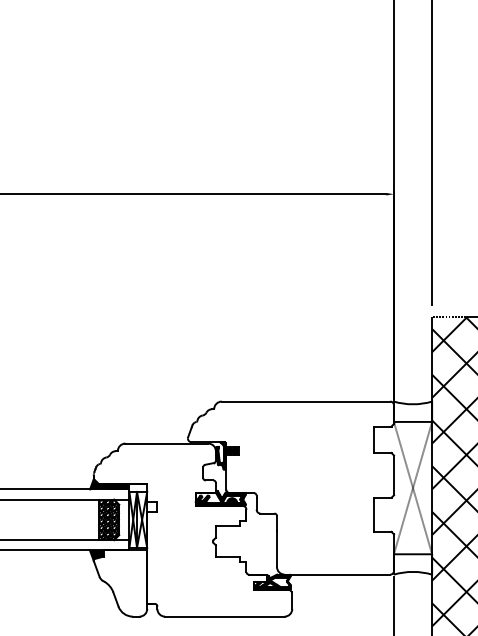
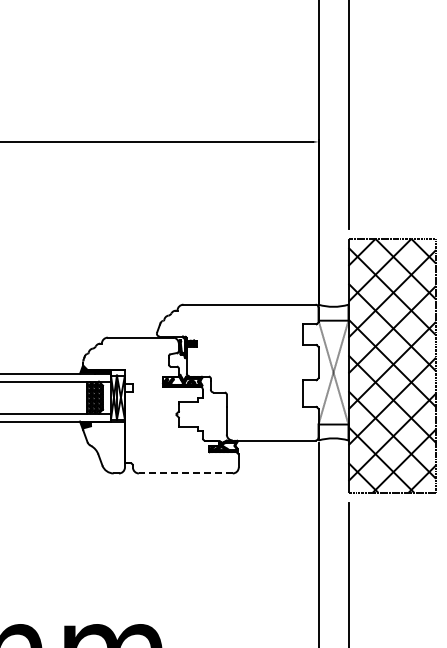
line: (224, 616) -> (185, 473), solid -> dashed

